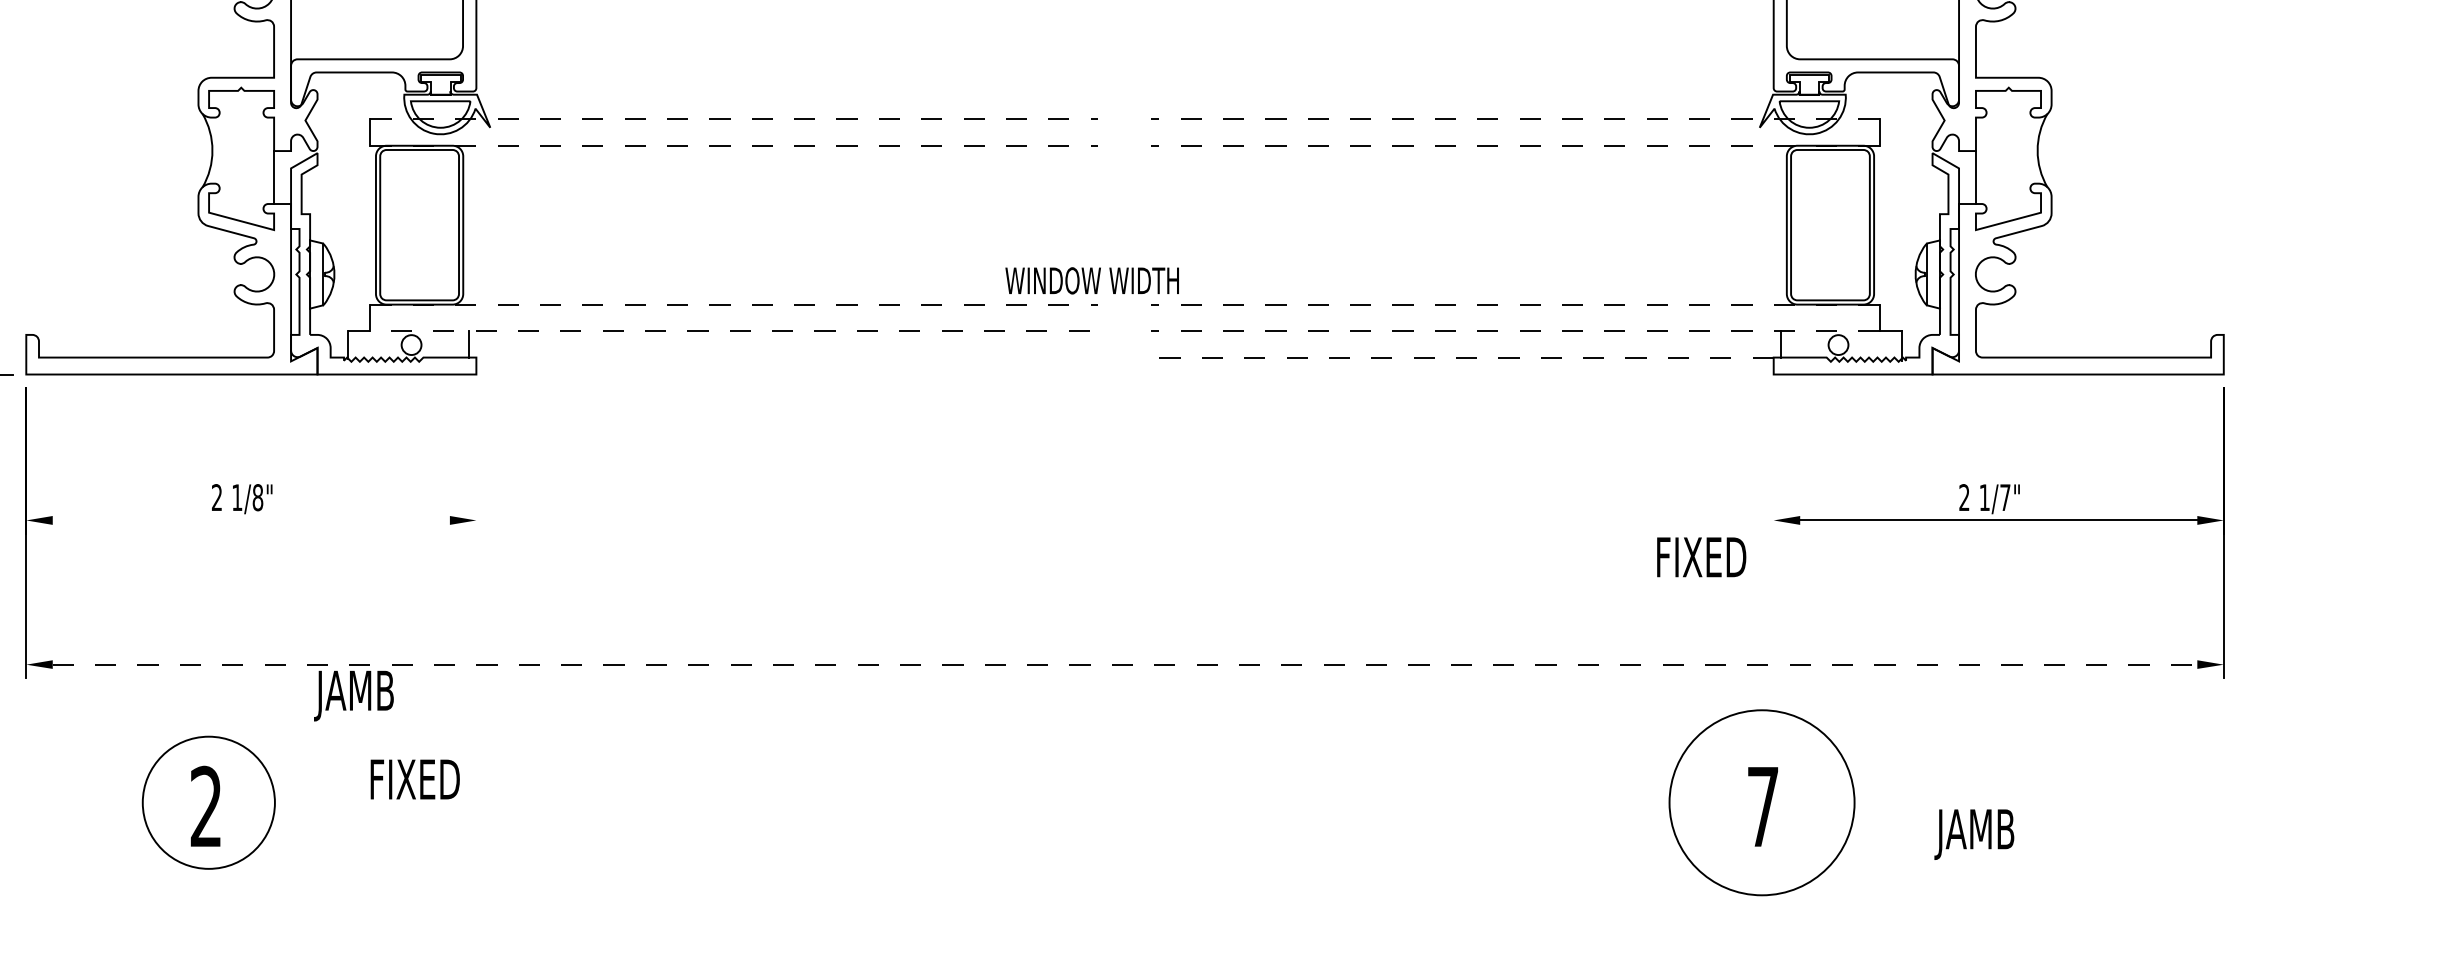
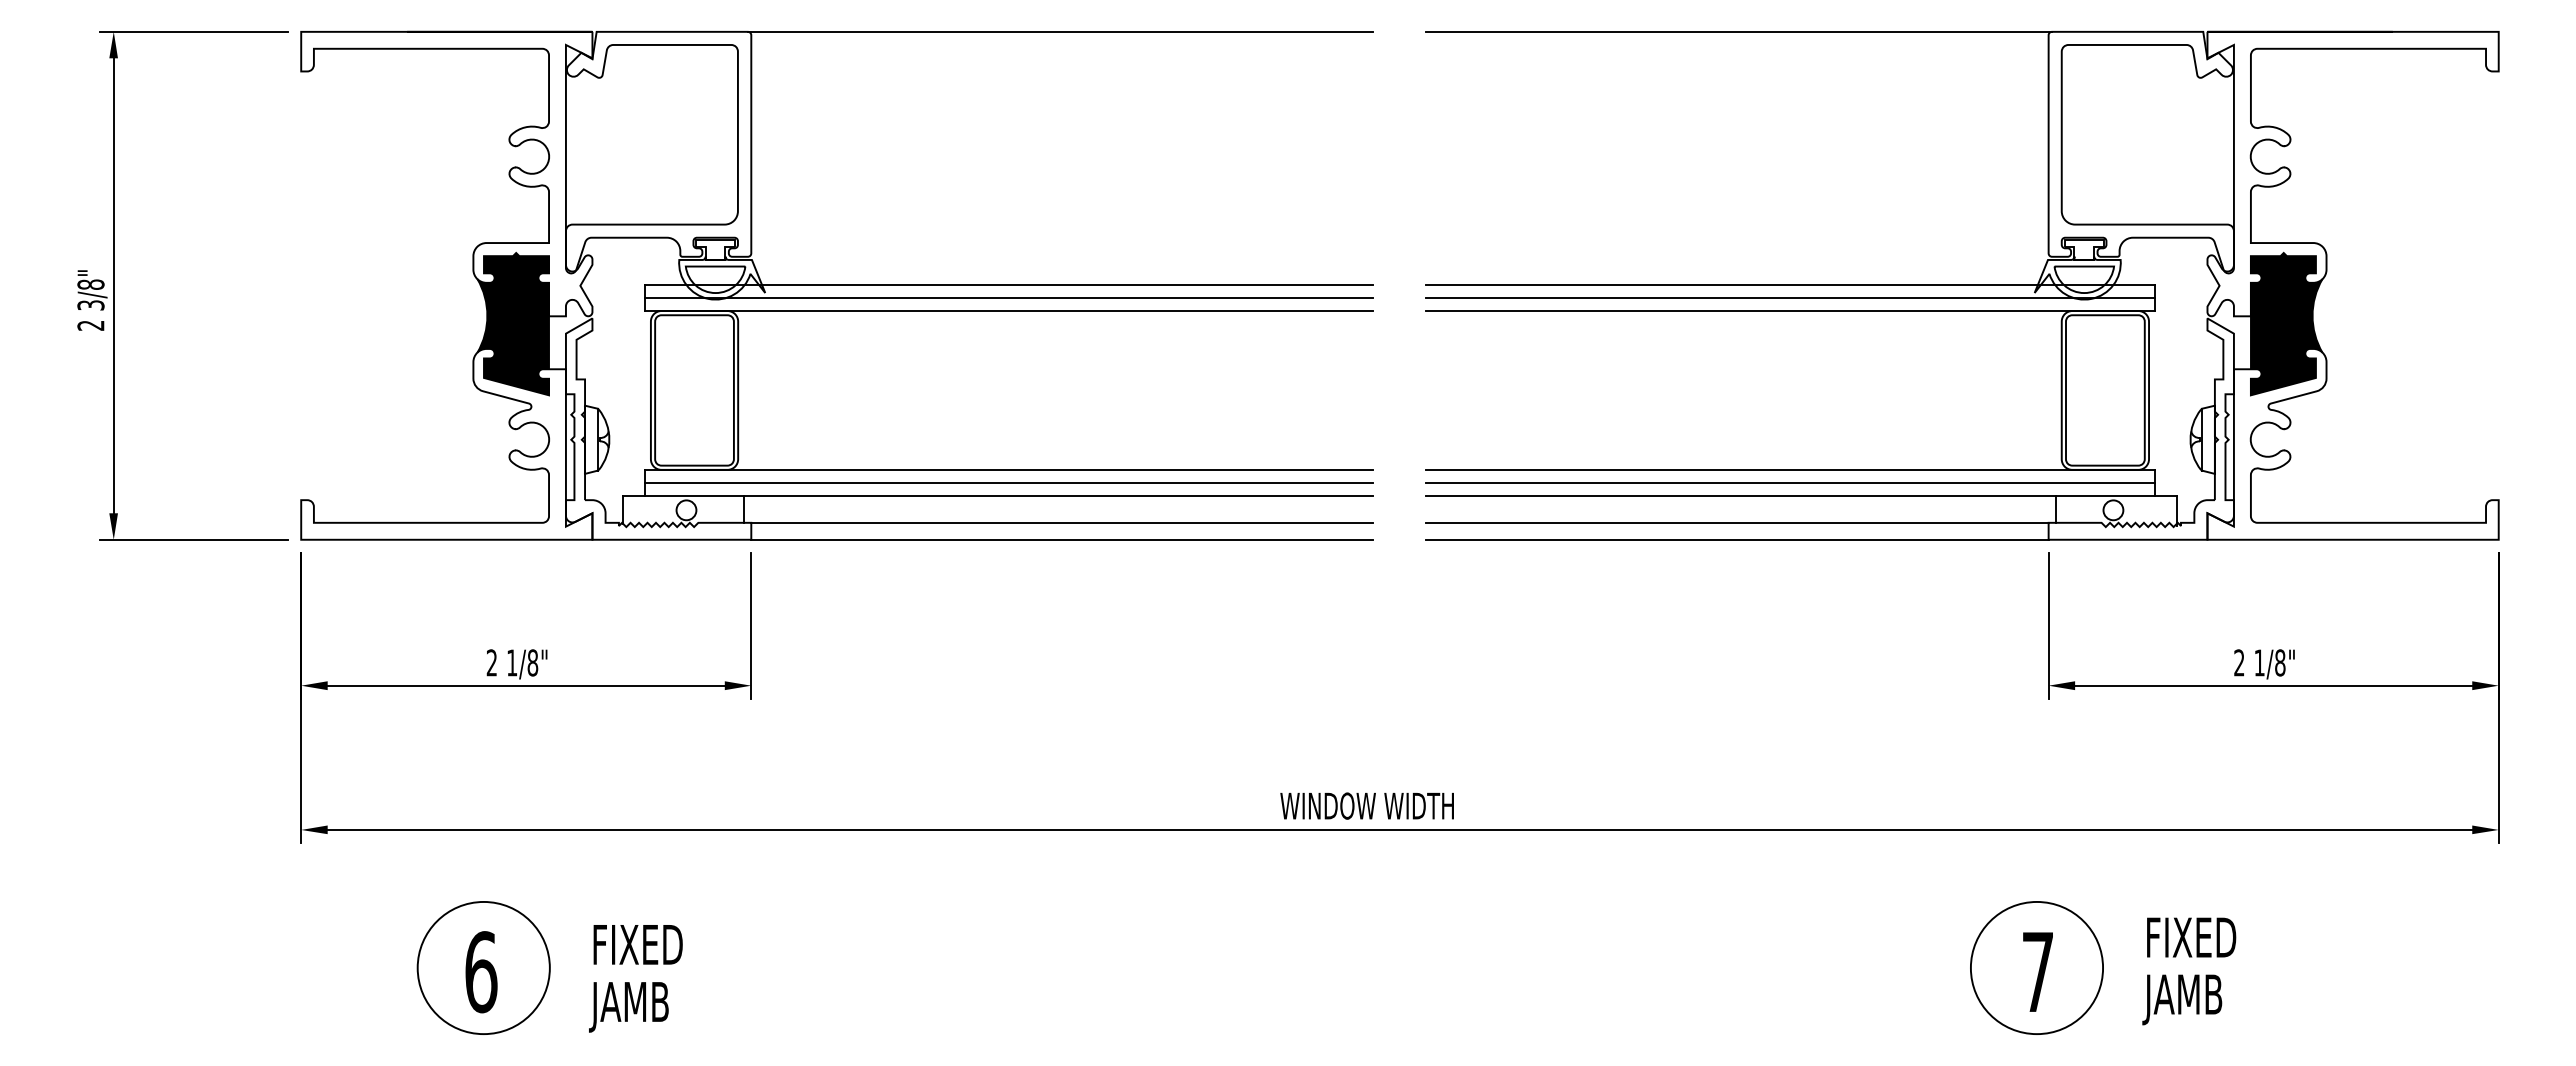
line: (734, 119) -> (1009, 284), dashed -> solid
line: (1514, 119) -> (1789, 284), dashed -> solid
line: (734, 132) -> (1009, 297), added
line: (1515, 132) -> (1790, 297), added
line: (734, 146) -> (1009, 311), dashed -> solid
line: (1514, 146) -> (1789, 311), dashed -> solid
fill: (238, 158) -> (513, 323), added
fill: (2011, 158) -> (2286, 323), added
text: (1091, 280) -> (1366, 805), moved
line: (734, 304) -> (1009, 469), dashed -> solid
line: (1514, 304) -> (1789, 469), dashed -> solid
line: (734, 318) -> (1009, 483), added
line: (1515, 318) -> (1790, 483), added
line: (723, 331) -> (998, 496), dashed -> solid
line: (1514, 331) -> (1789, 496), dashed -> solid
line: (787, 357) -> (1062, 522), added
line: (1461, 357) -> (1736, 522), dashed -> solid
line: (787, 374) -> (1062, 539), added
line: (1462, 374) -> (1737, 539), added
line: (476, 460) -> (751, 625), added
line: (1773, 460) -> (2048, 625), added
text: (2005, 497) -> (2280, 662), 1/7" -> 1/8"
line: (250, 520) -> (525, 685), added
text: (1701, 557) -> (2191, 937), moved
line: (1125, 664) -> (1400, 829), dashed -> solid
text: (353, 696) -> (628, 1007), moved
text: (414, 779) -> (637, 944), moved
circle: (1761, 802) -> (2036, 967), size x0.71
text: (206, 807) -> (481, 972), 2 -> 6
text: (1974, 834) -> (2182, 999), moved

